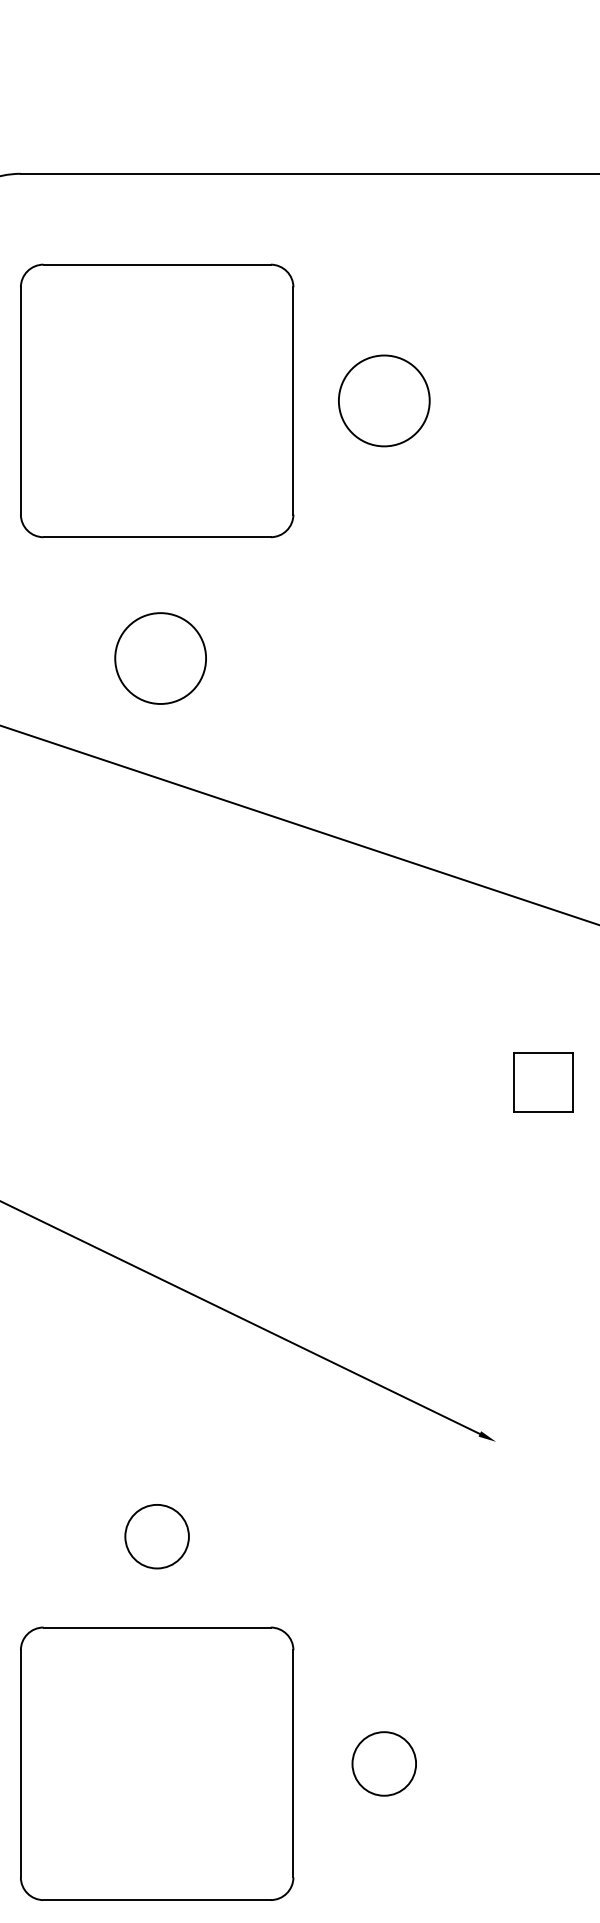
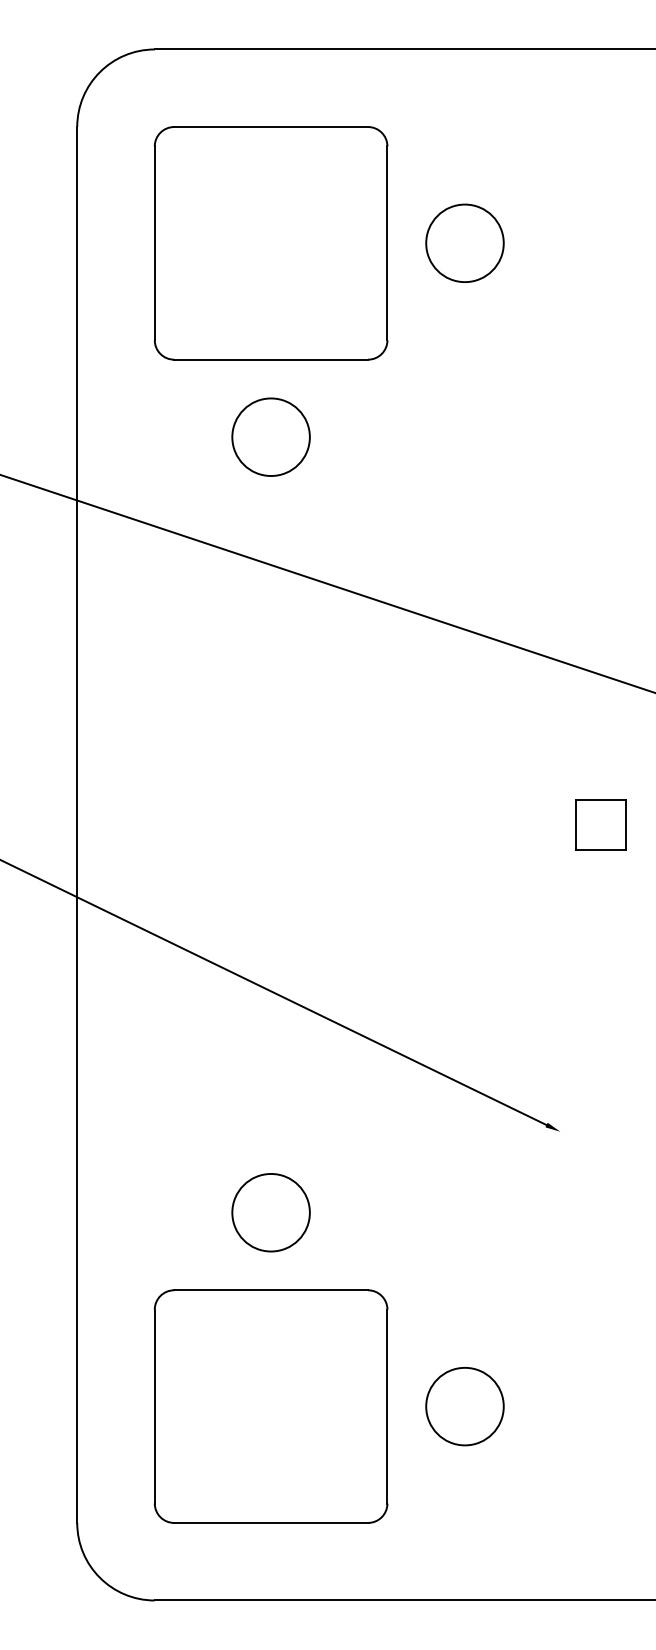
circle: (159, 657) -> (270, 436), moved
circle: (156, 1536) -> (270, 1212), size x1.43
circle: (383, 1763) -> (464, 1406), size x1.43

